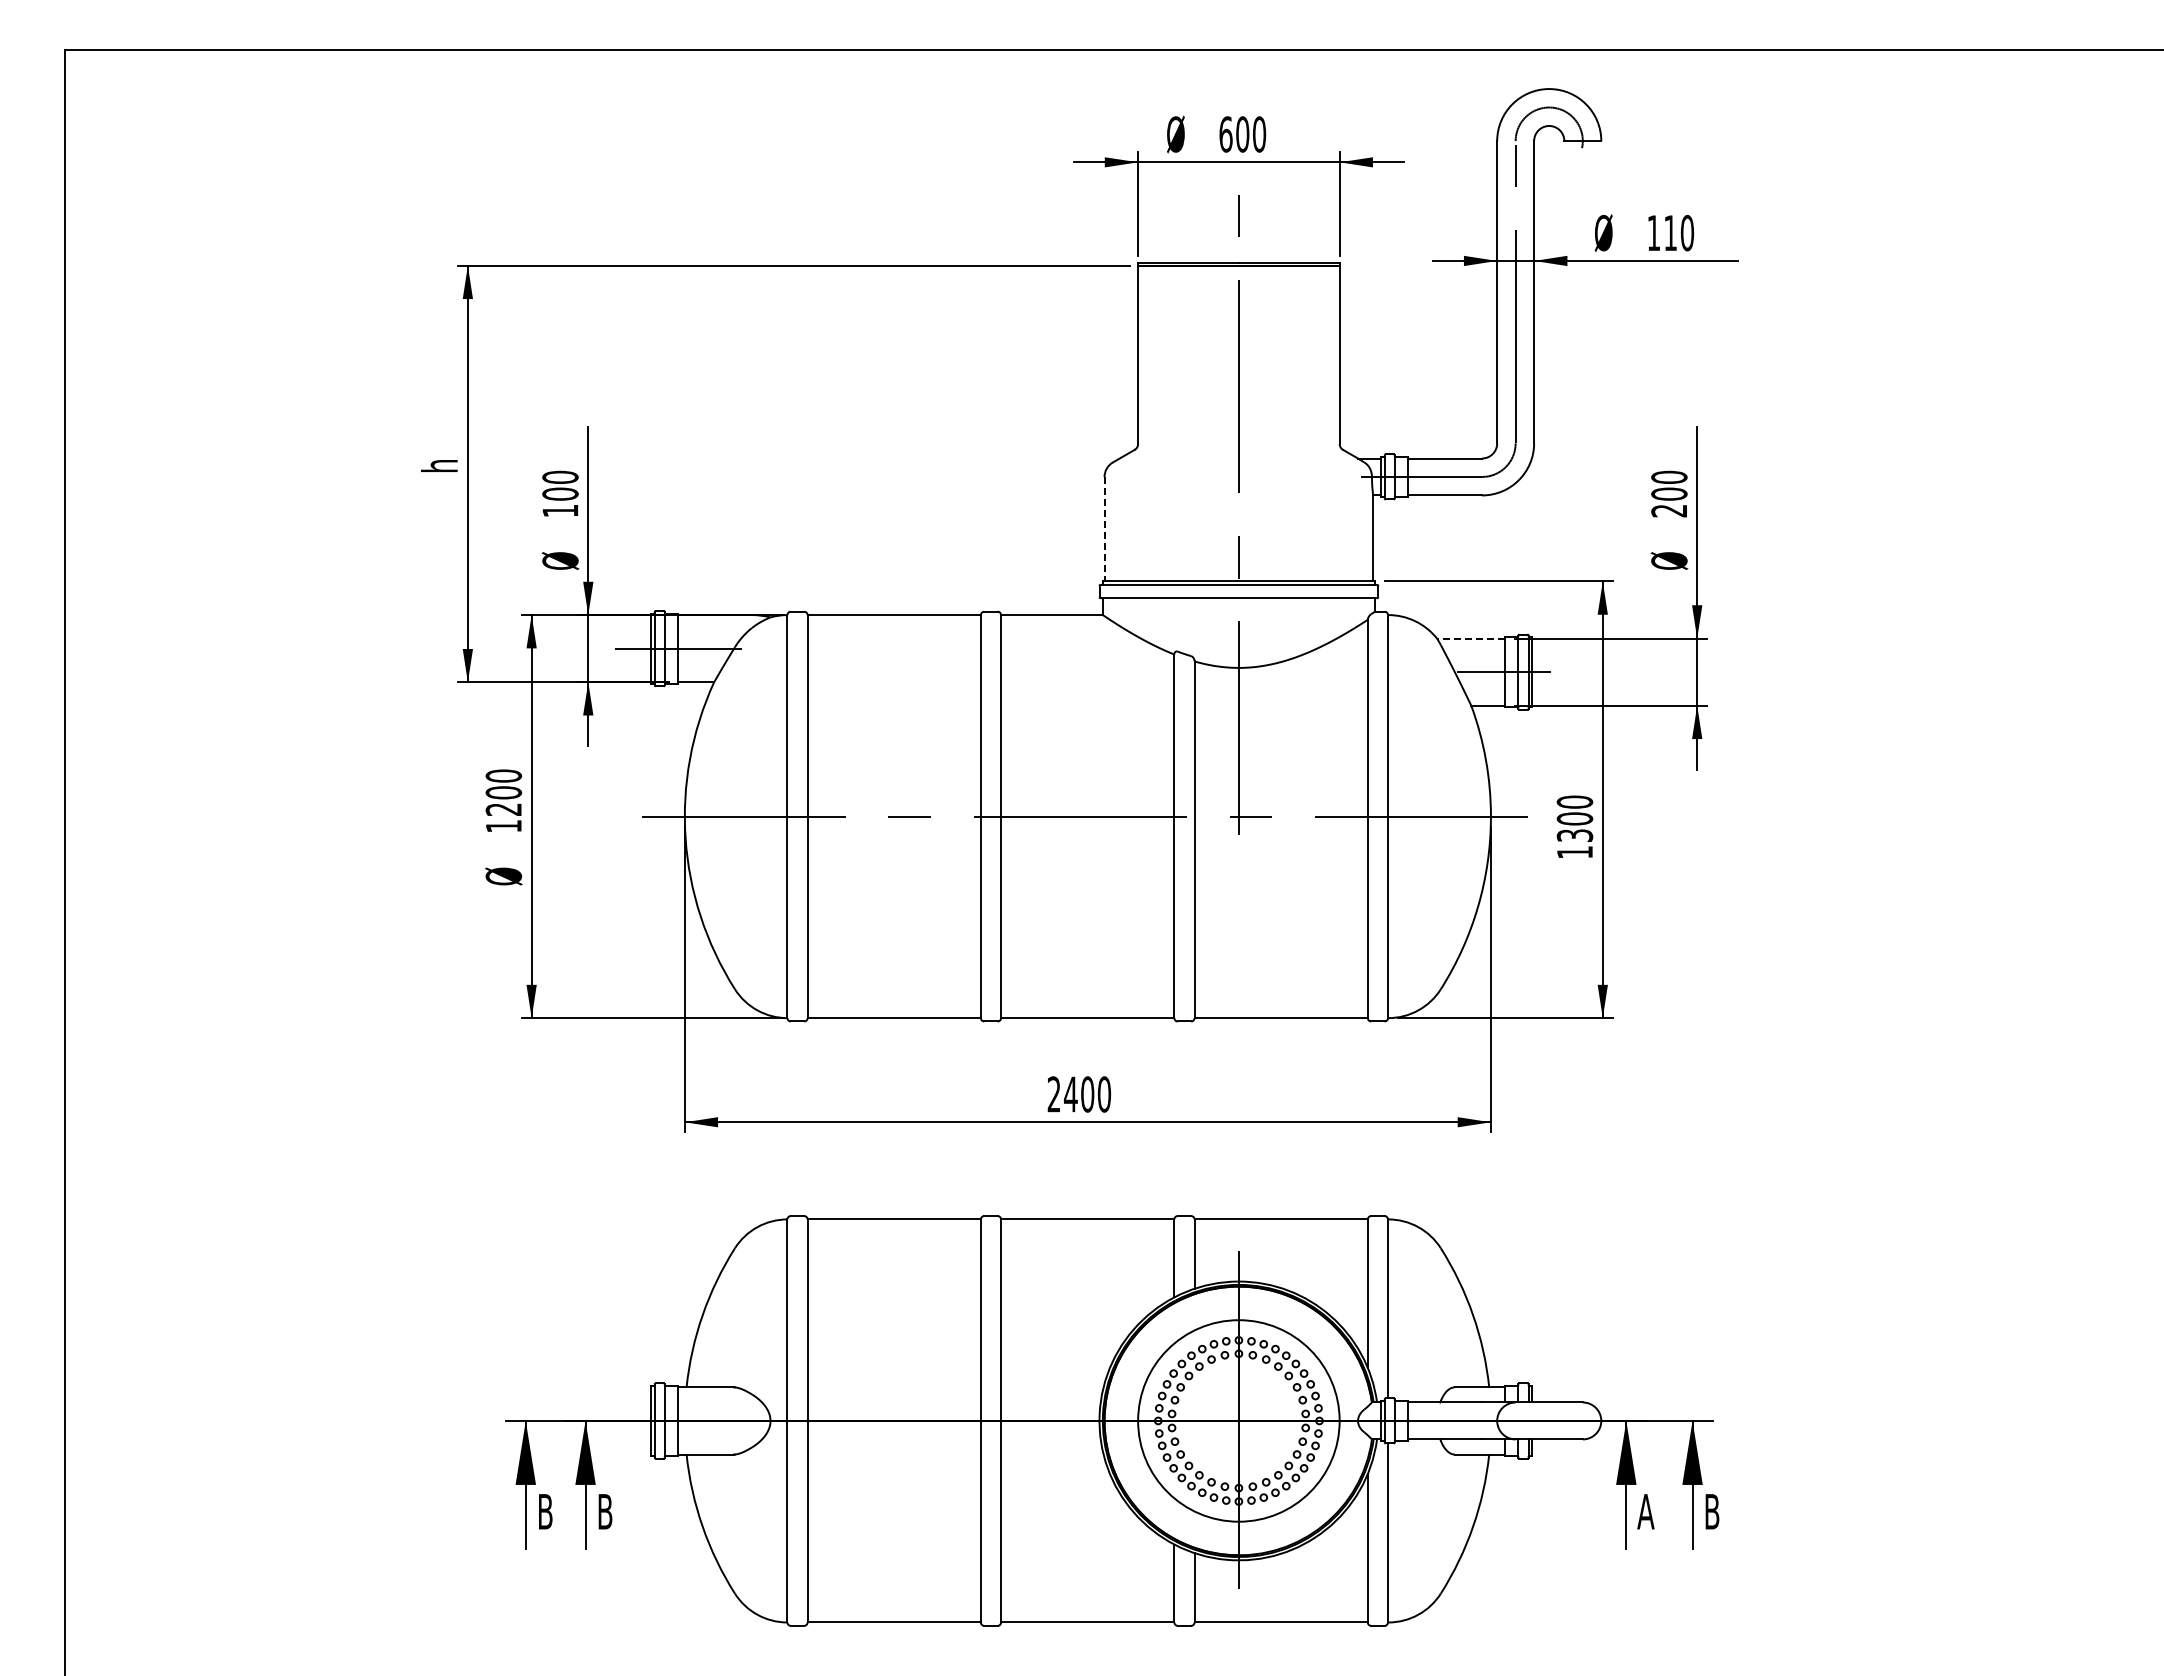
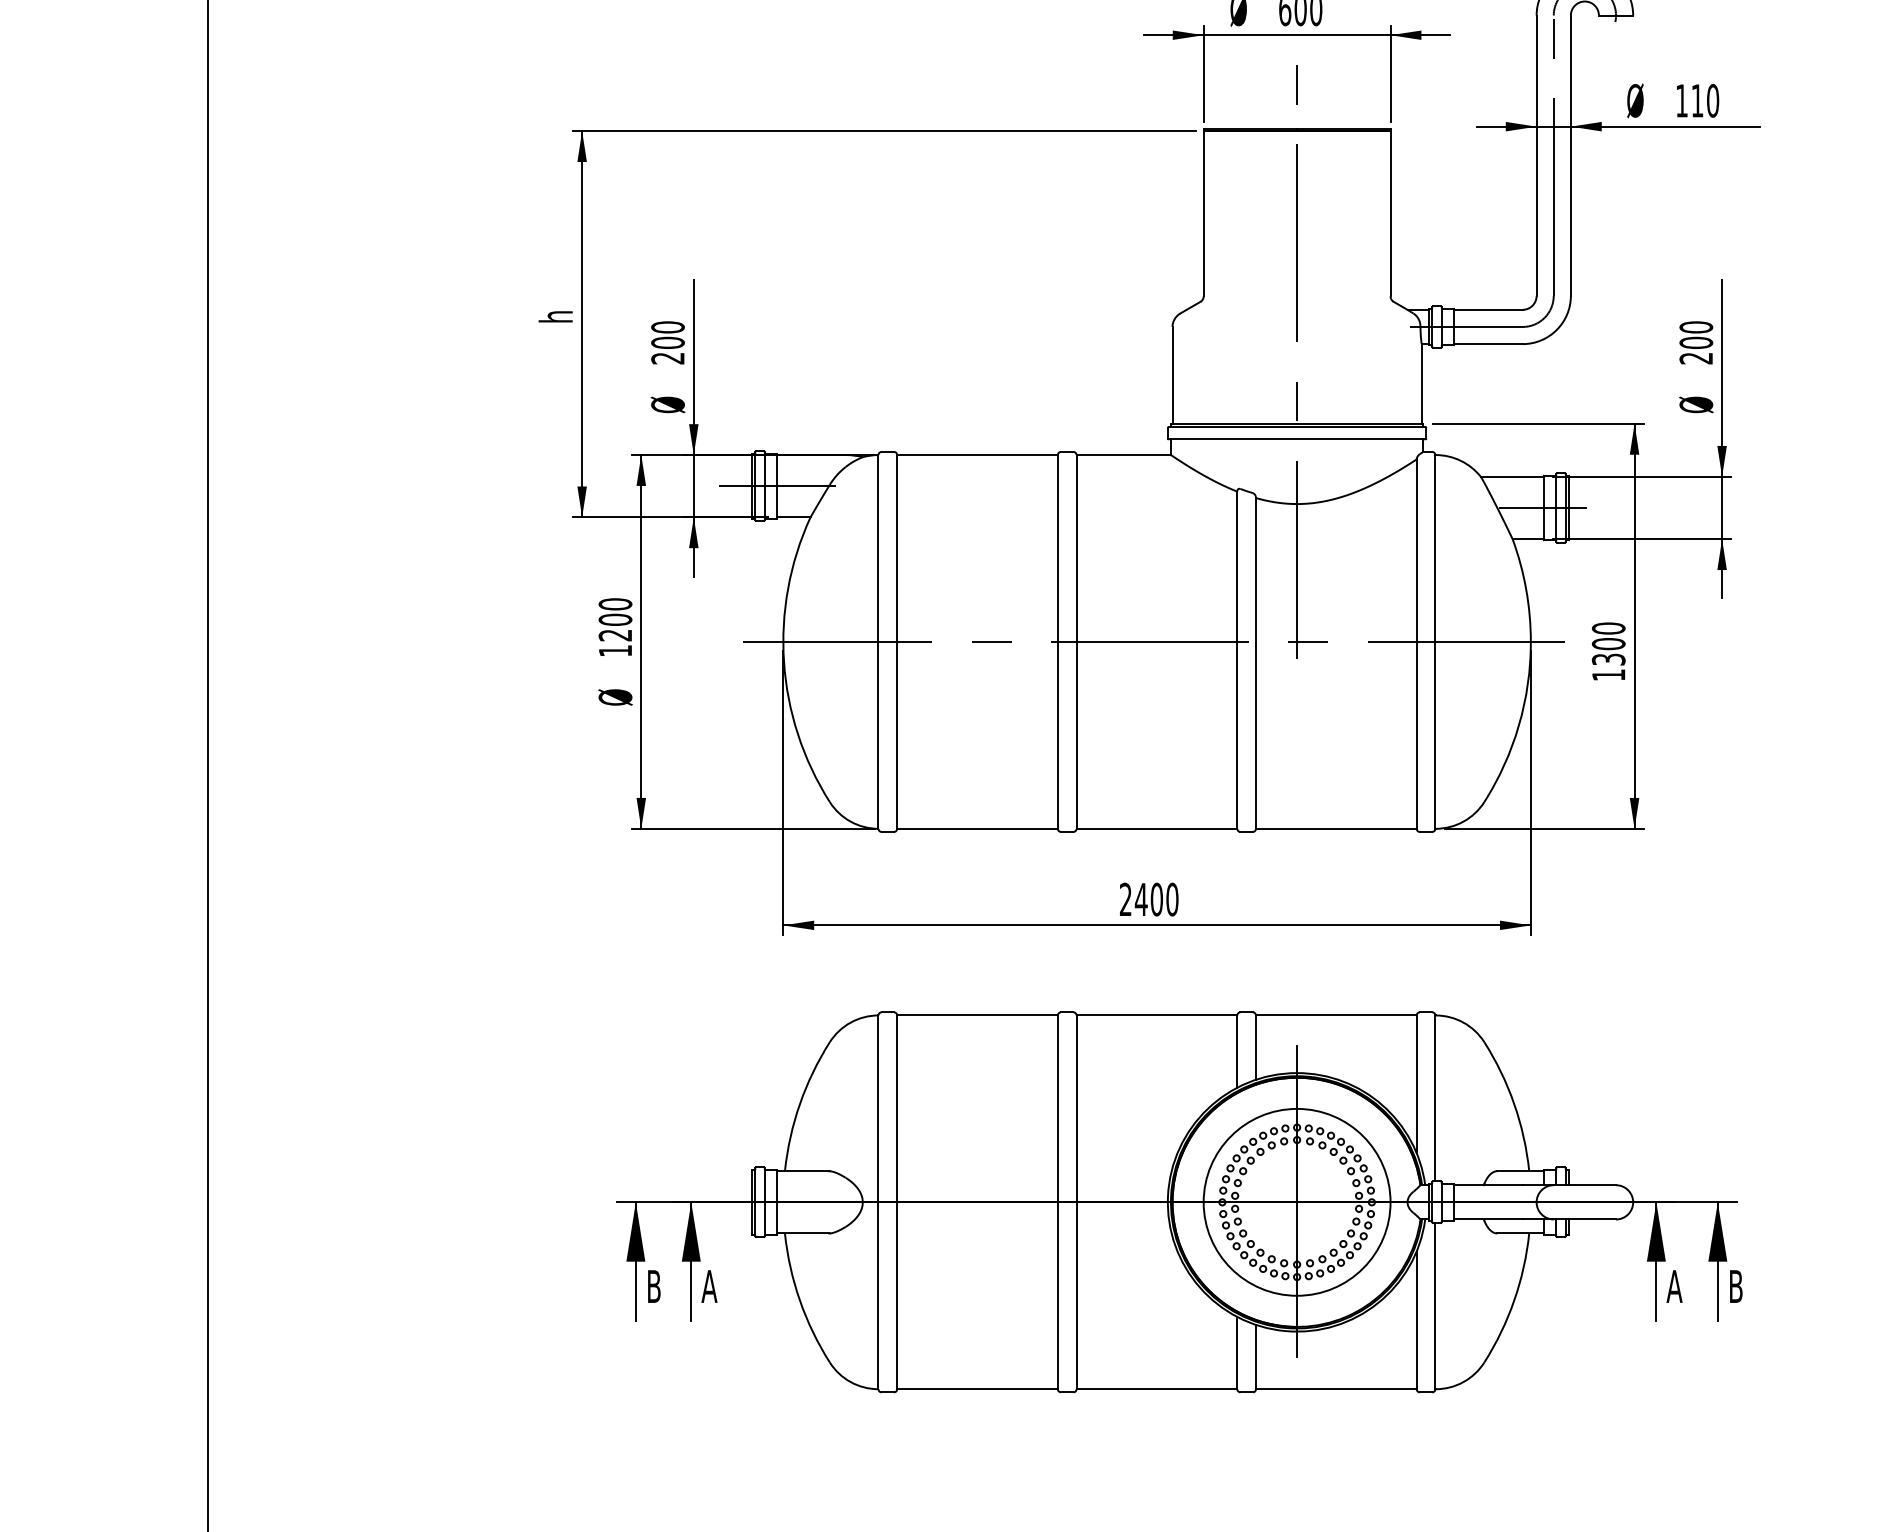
text: (560, 511) -> (668, 359), 100 -> 200
line: (1104, 529) -> (1172, 375), dashed -> solid
line: (1470, 638) -> (1511, 476), dashed -> solid
text: (604, 1511) -> (708, 1286), B -> A

